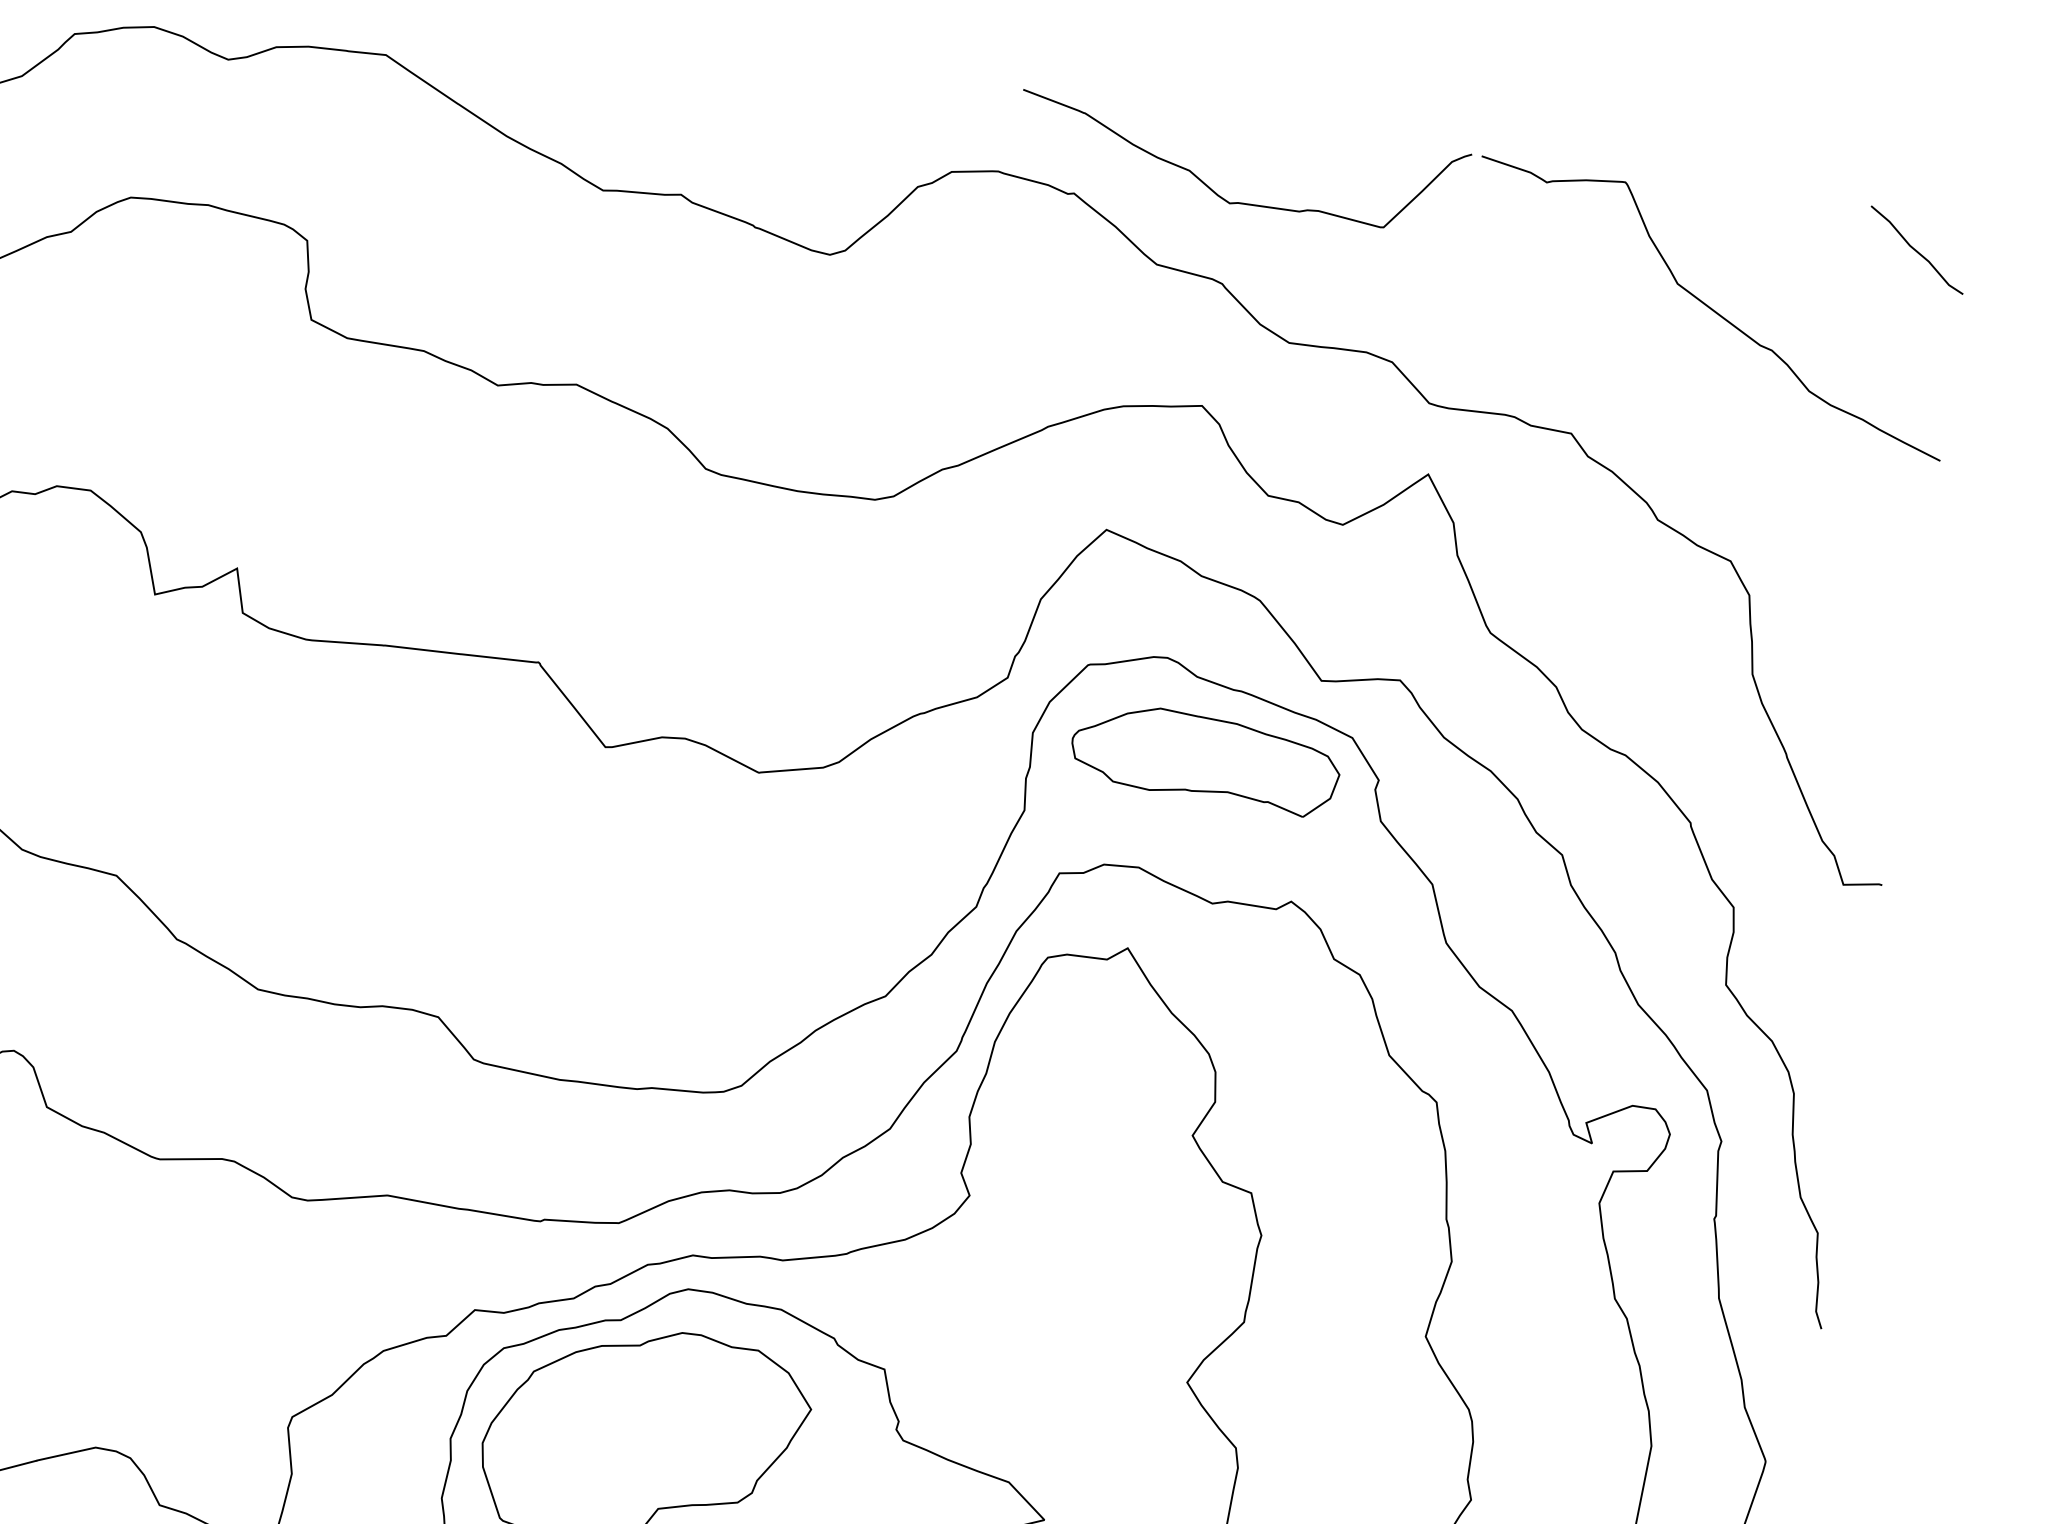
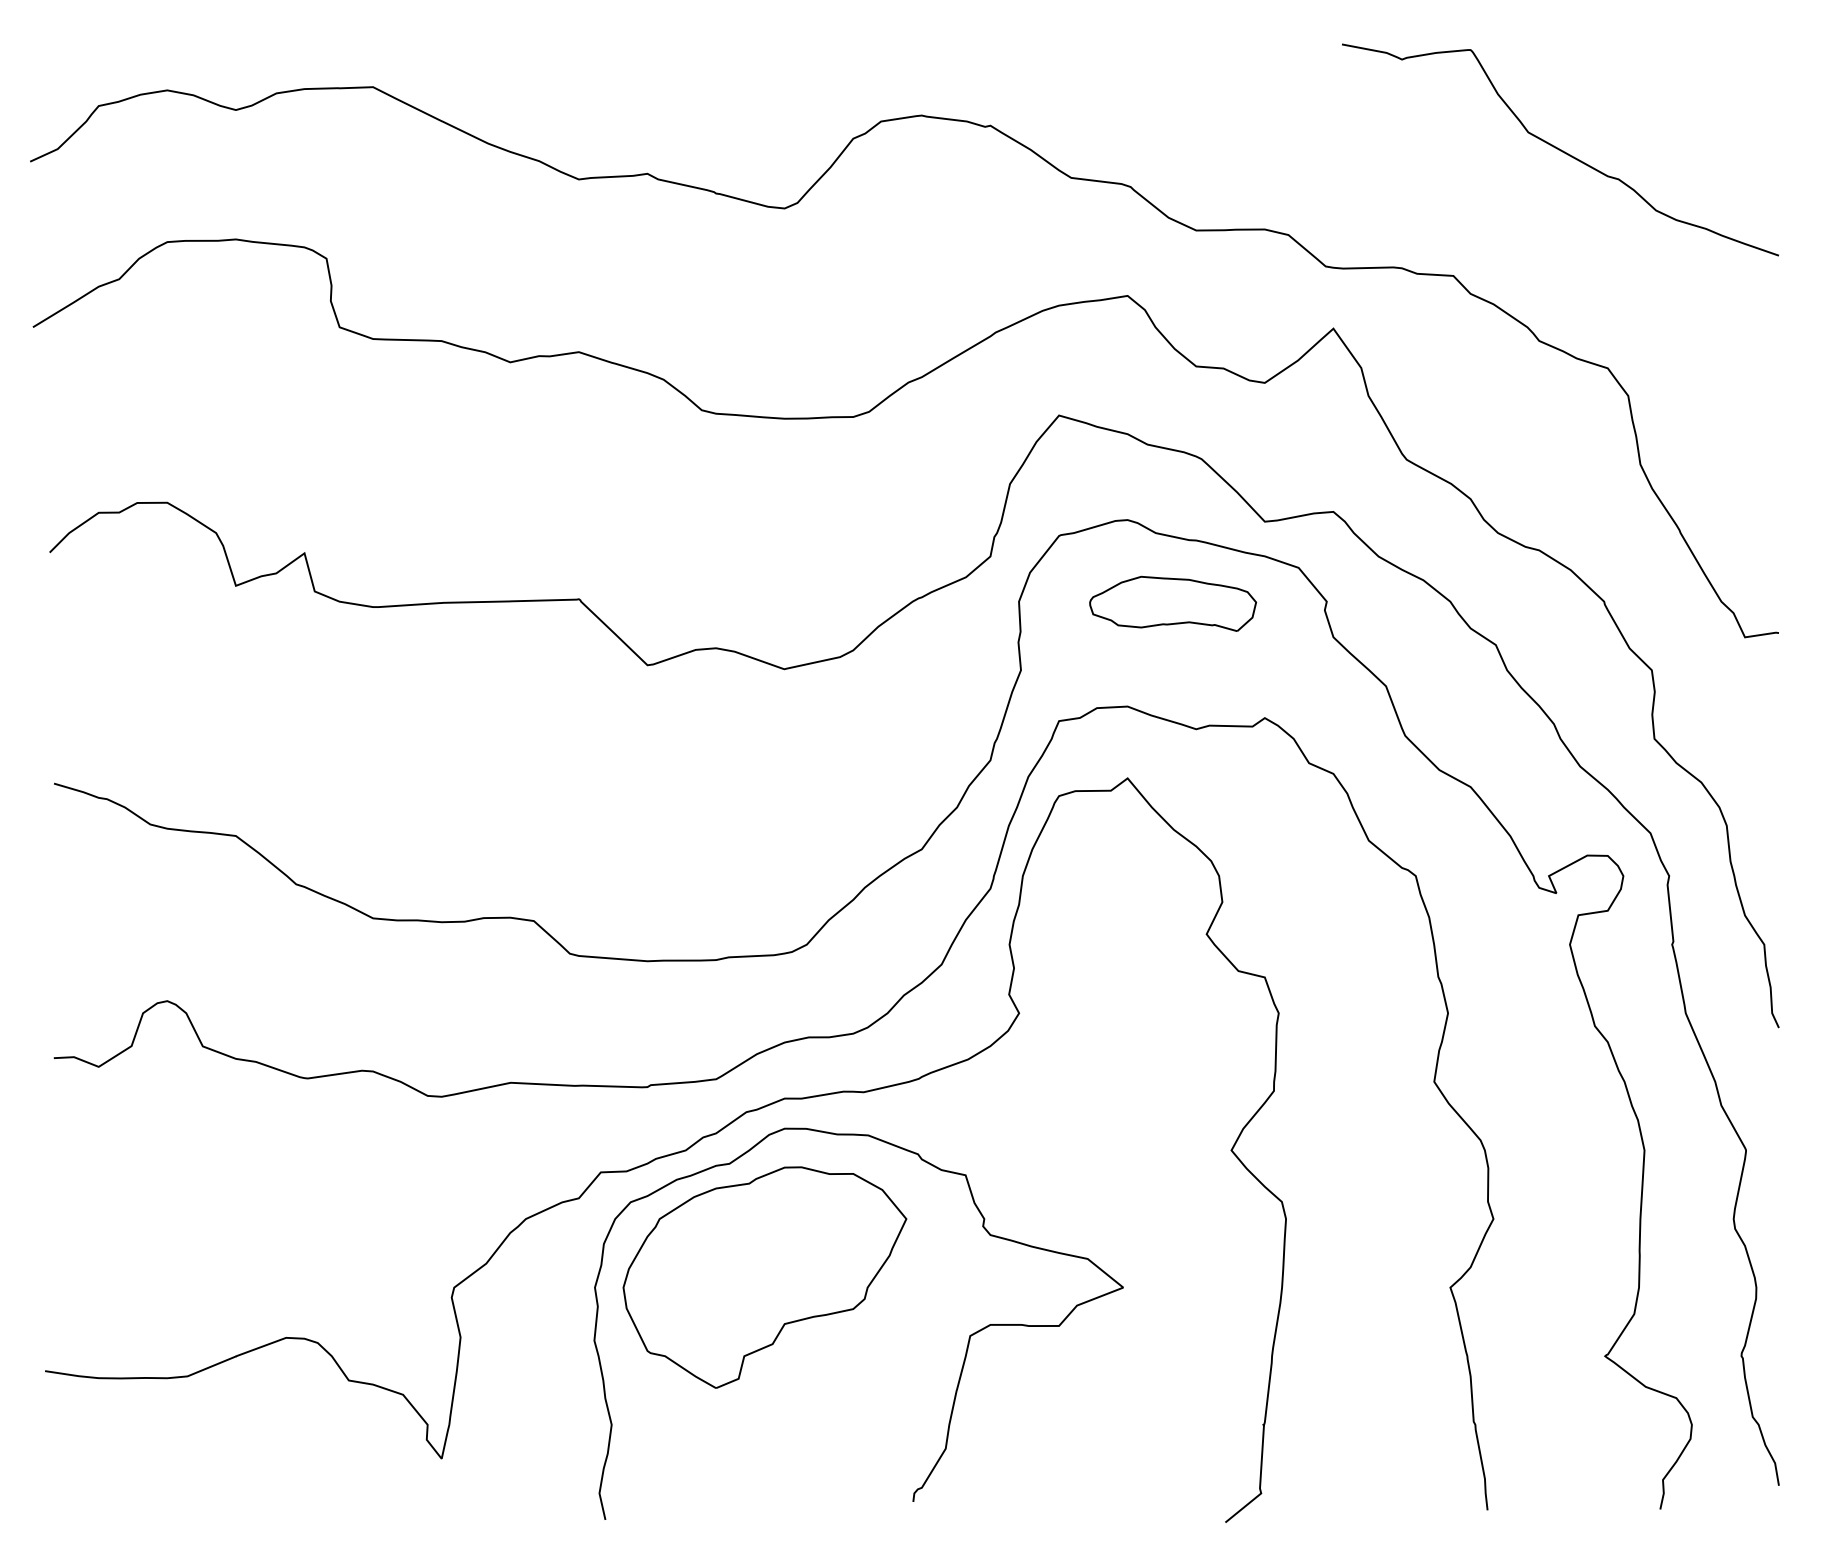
curve: (1216, 192) -> (1114, 107), removed
curve: (1917, 250) -> (1733, 74), removed
part: (1205, 758) -> (1172, 603), size x0.7

